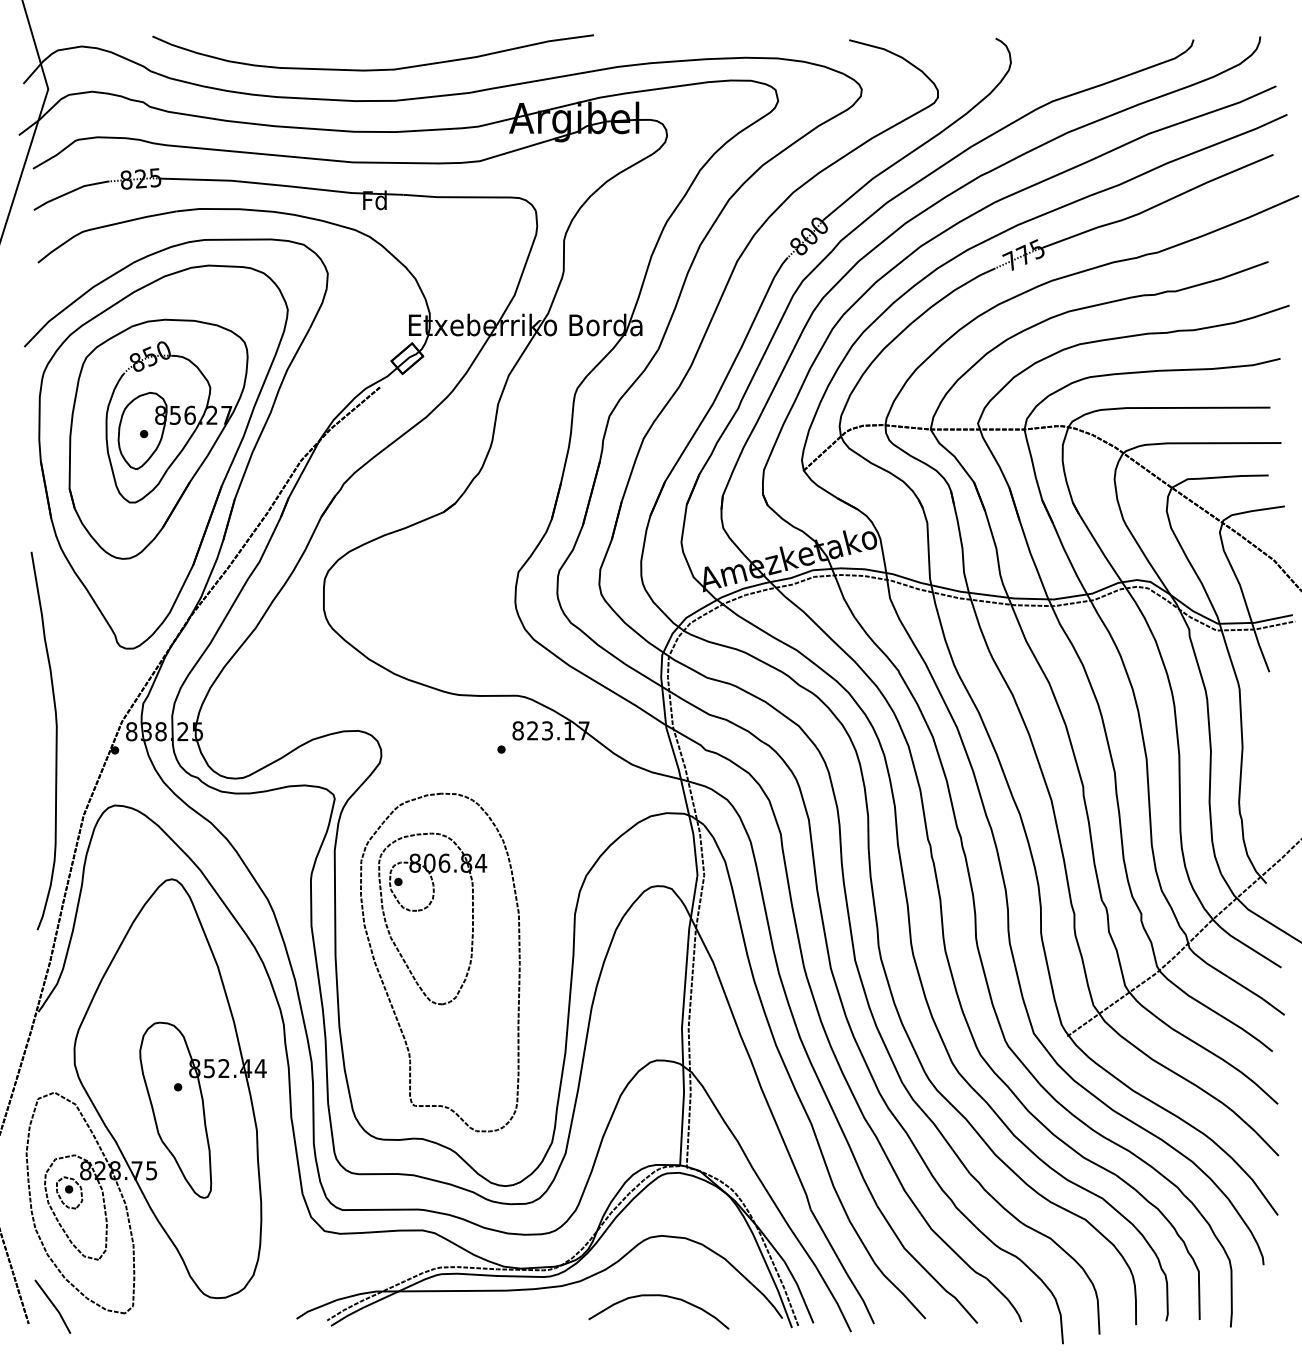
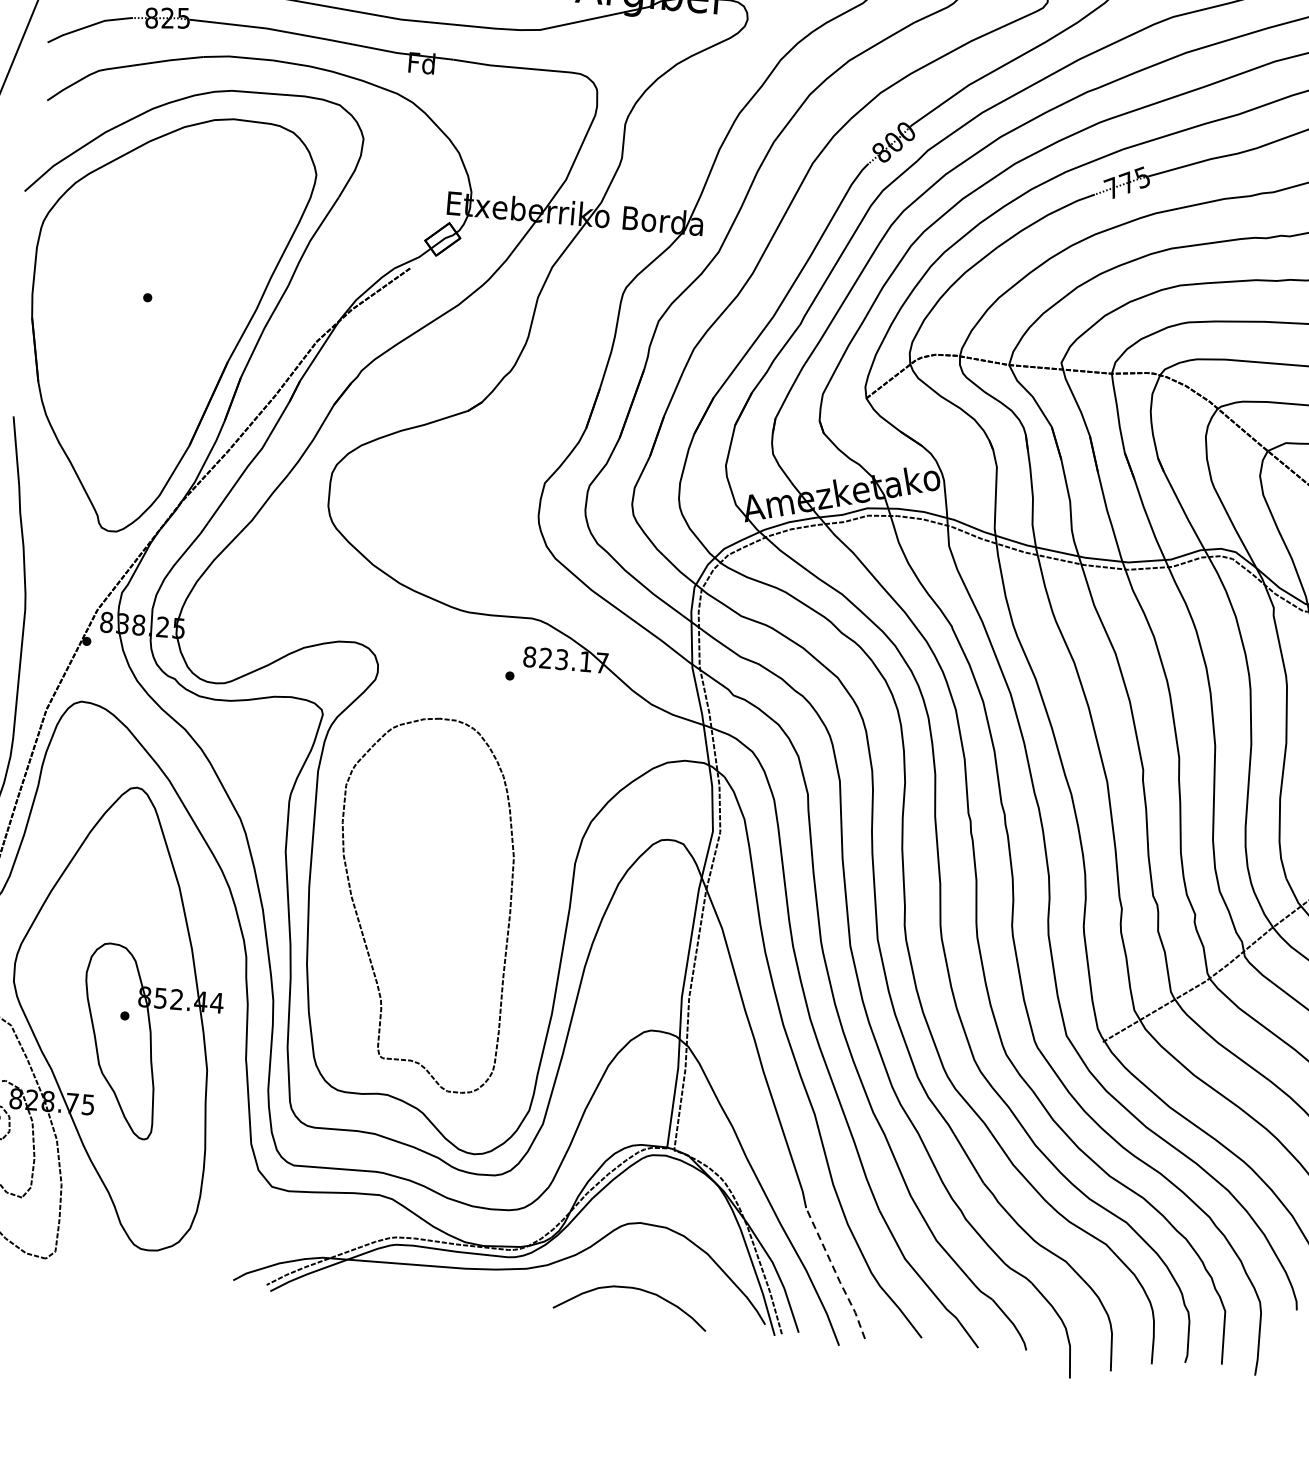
part: (158, 438) -> (163, 303), removed
part: (425, 909) -> (412, 844), removed
line: (843, 1267) -> (836, 1274), solid -> dashed

